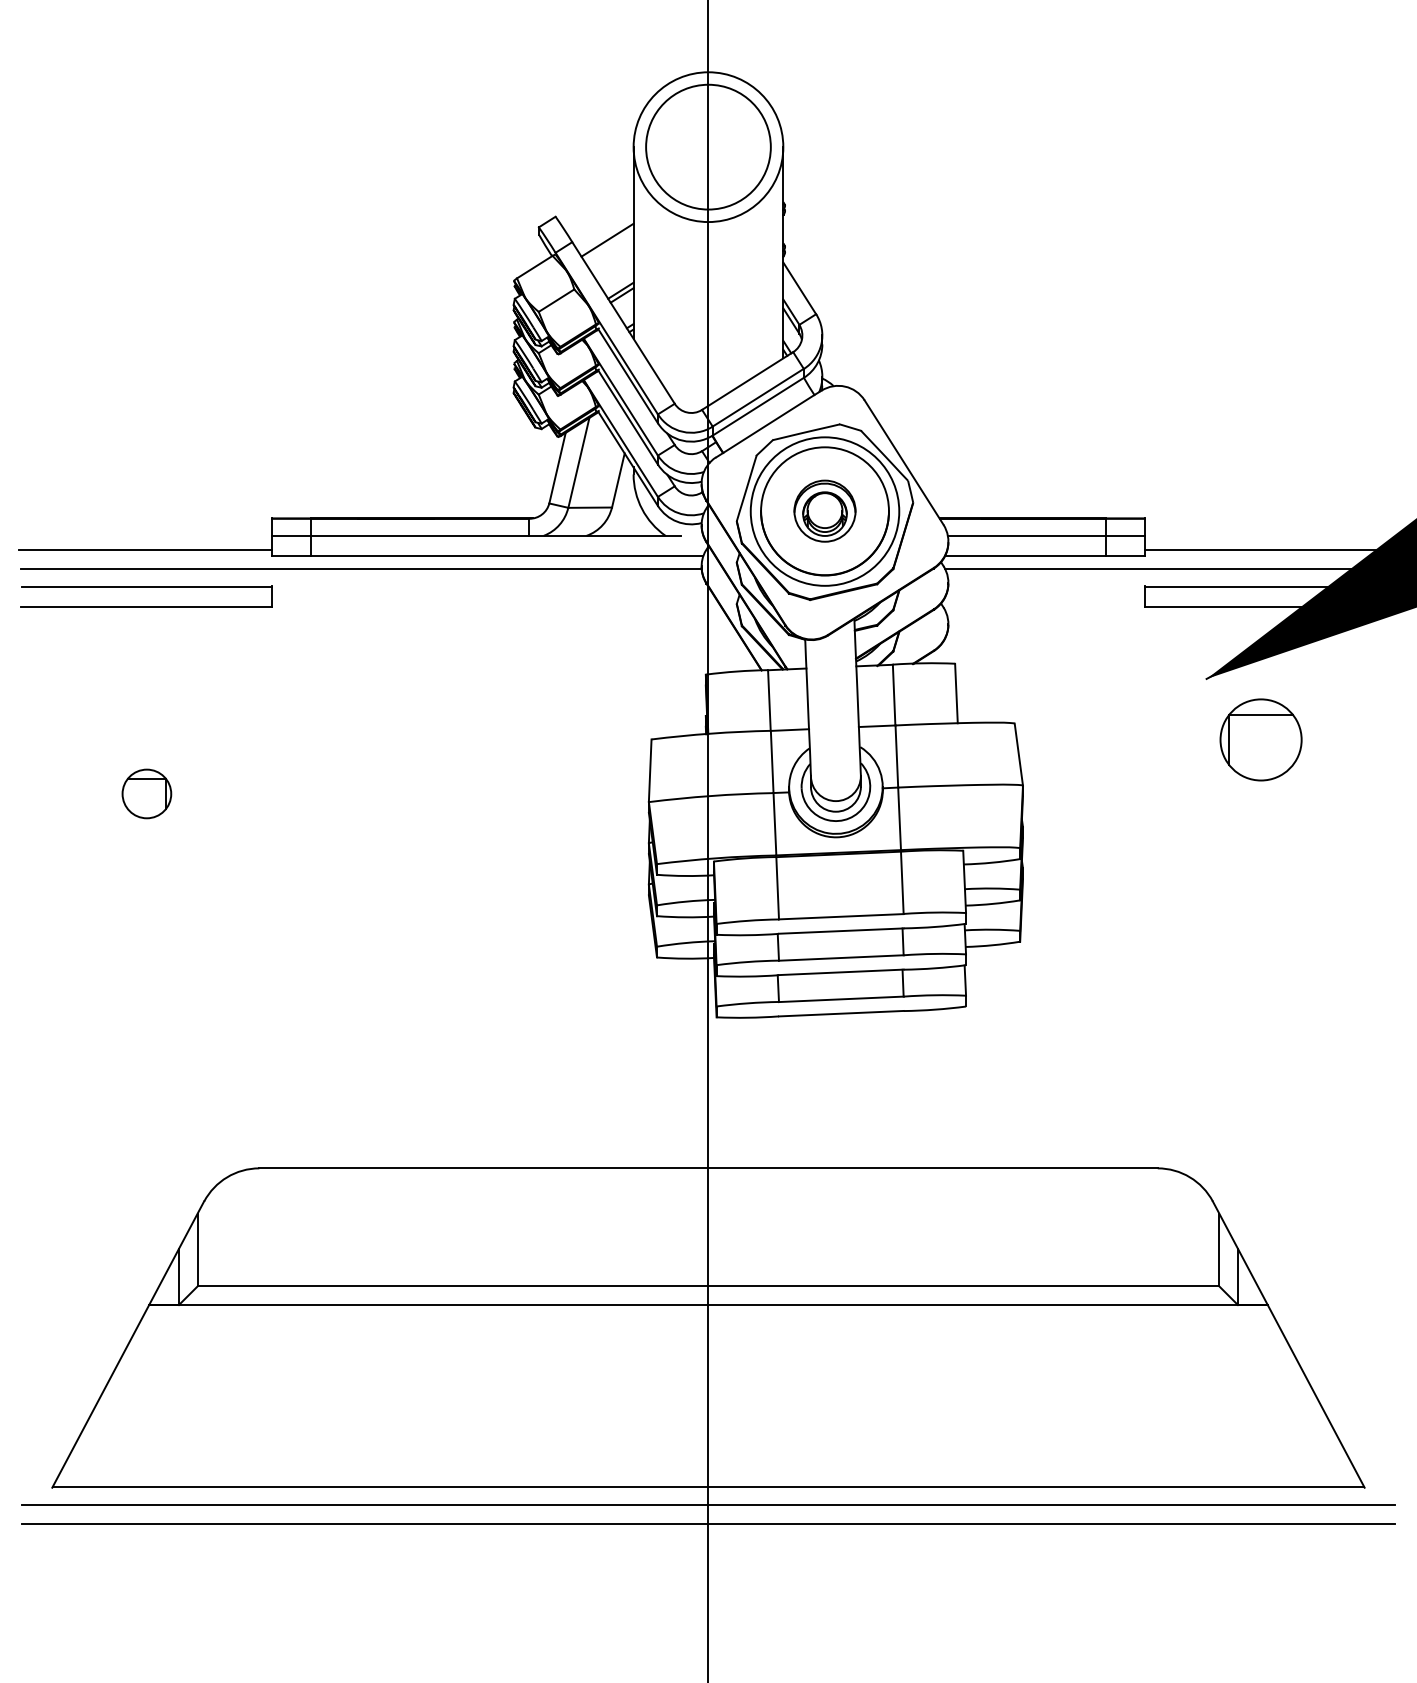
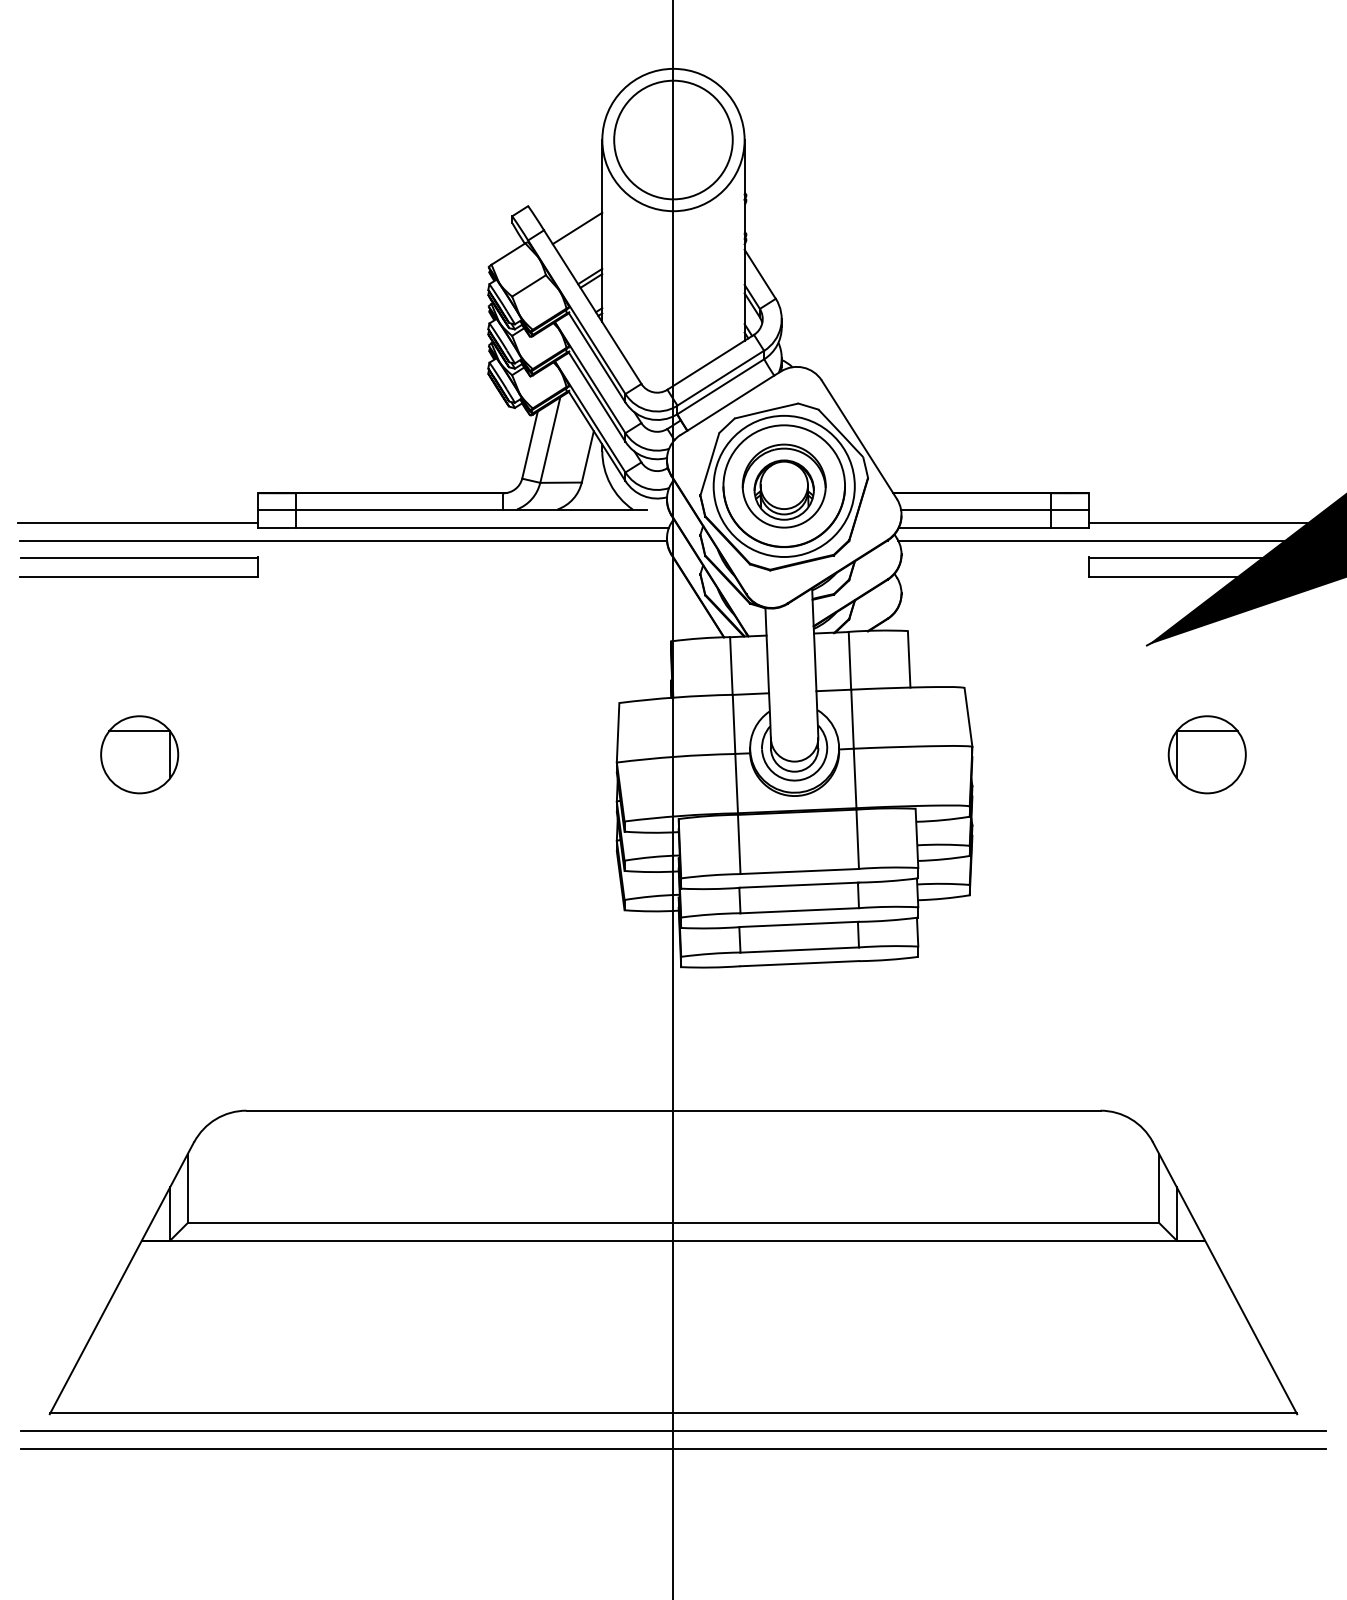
part: (824, 510) -> (783, 485), size x1.43
part: (1260, 739) -> (1206, 754), moved
part: (146, 793) -> (139, 754), size x1.67

